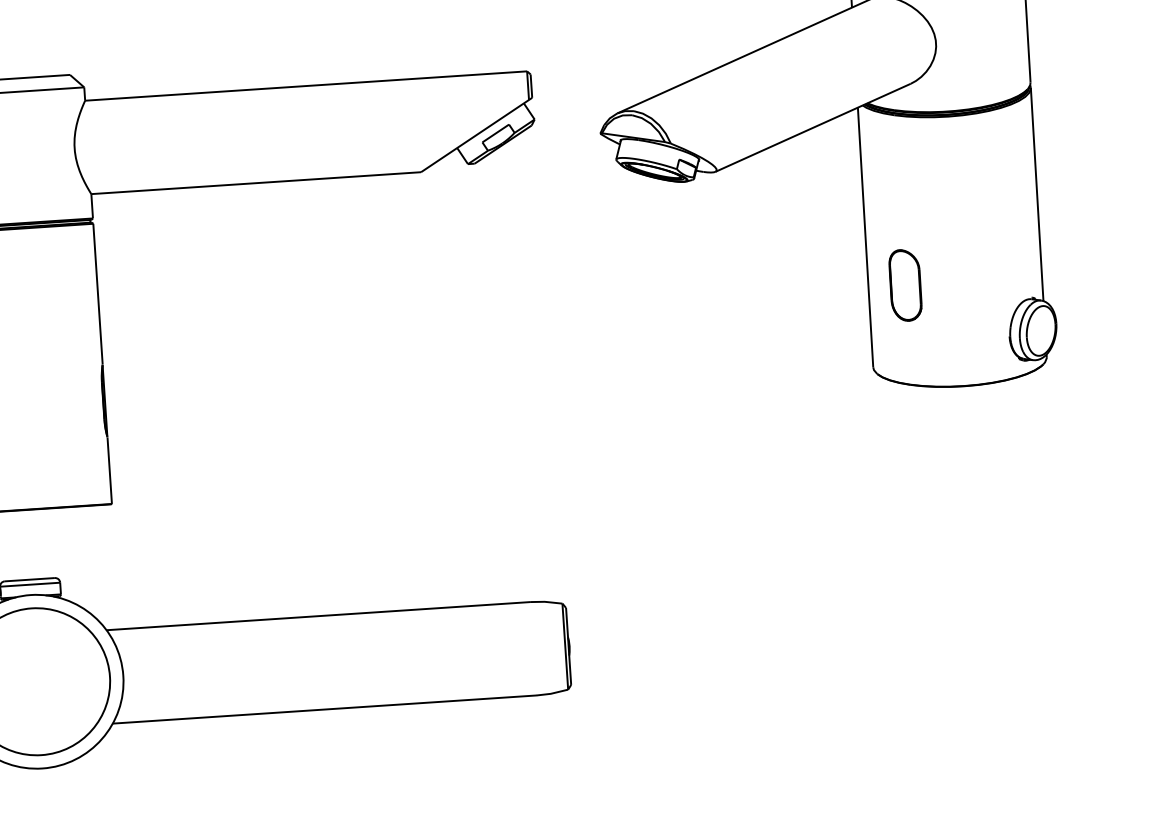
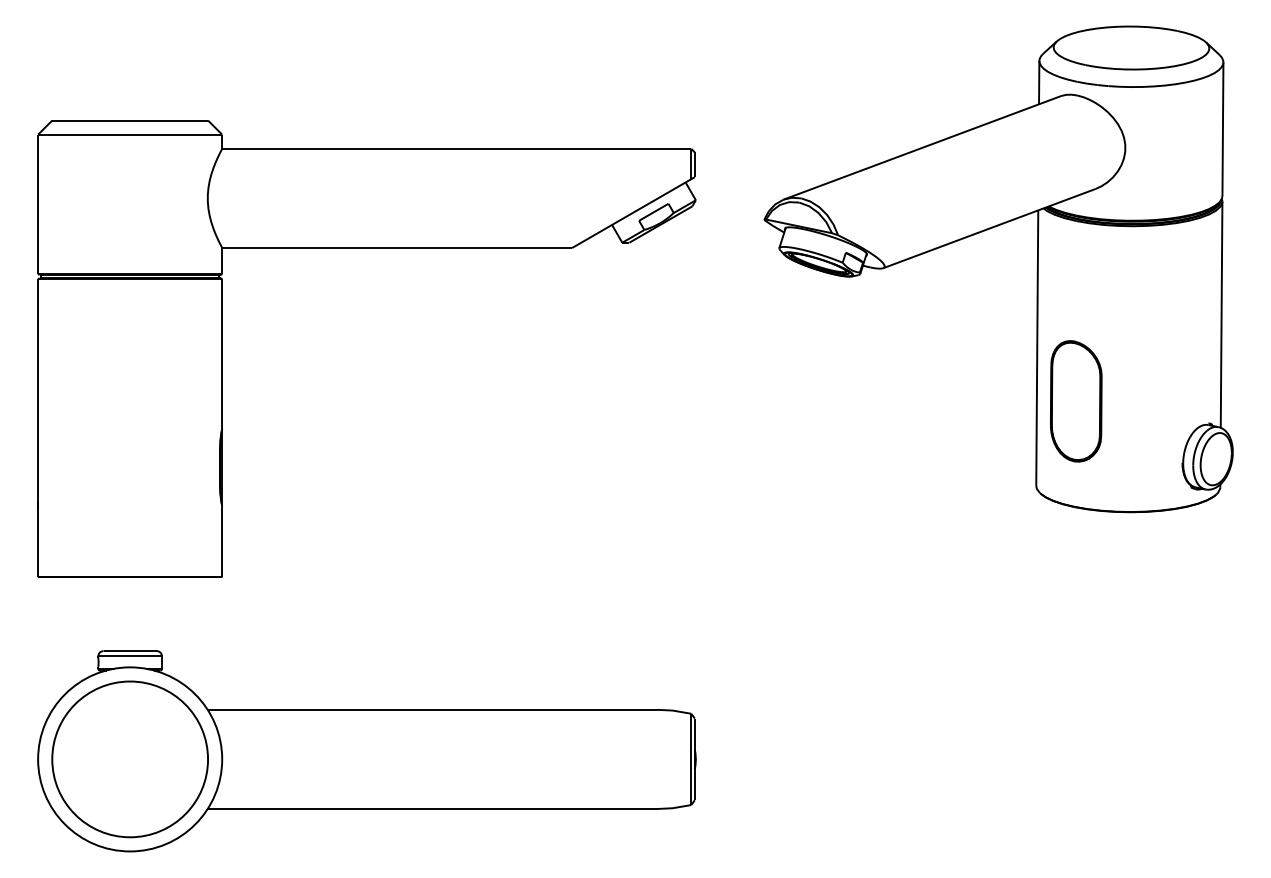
part: (904, 285) -> (1075, 401), size x1.6

